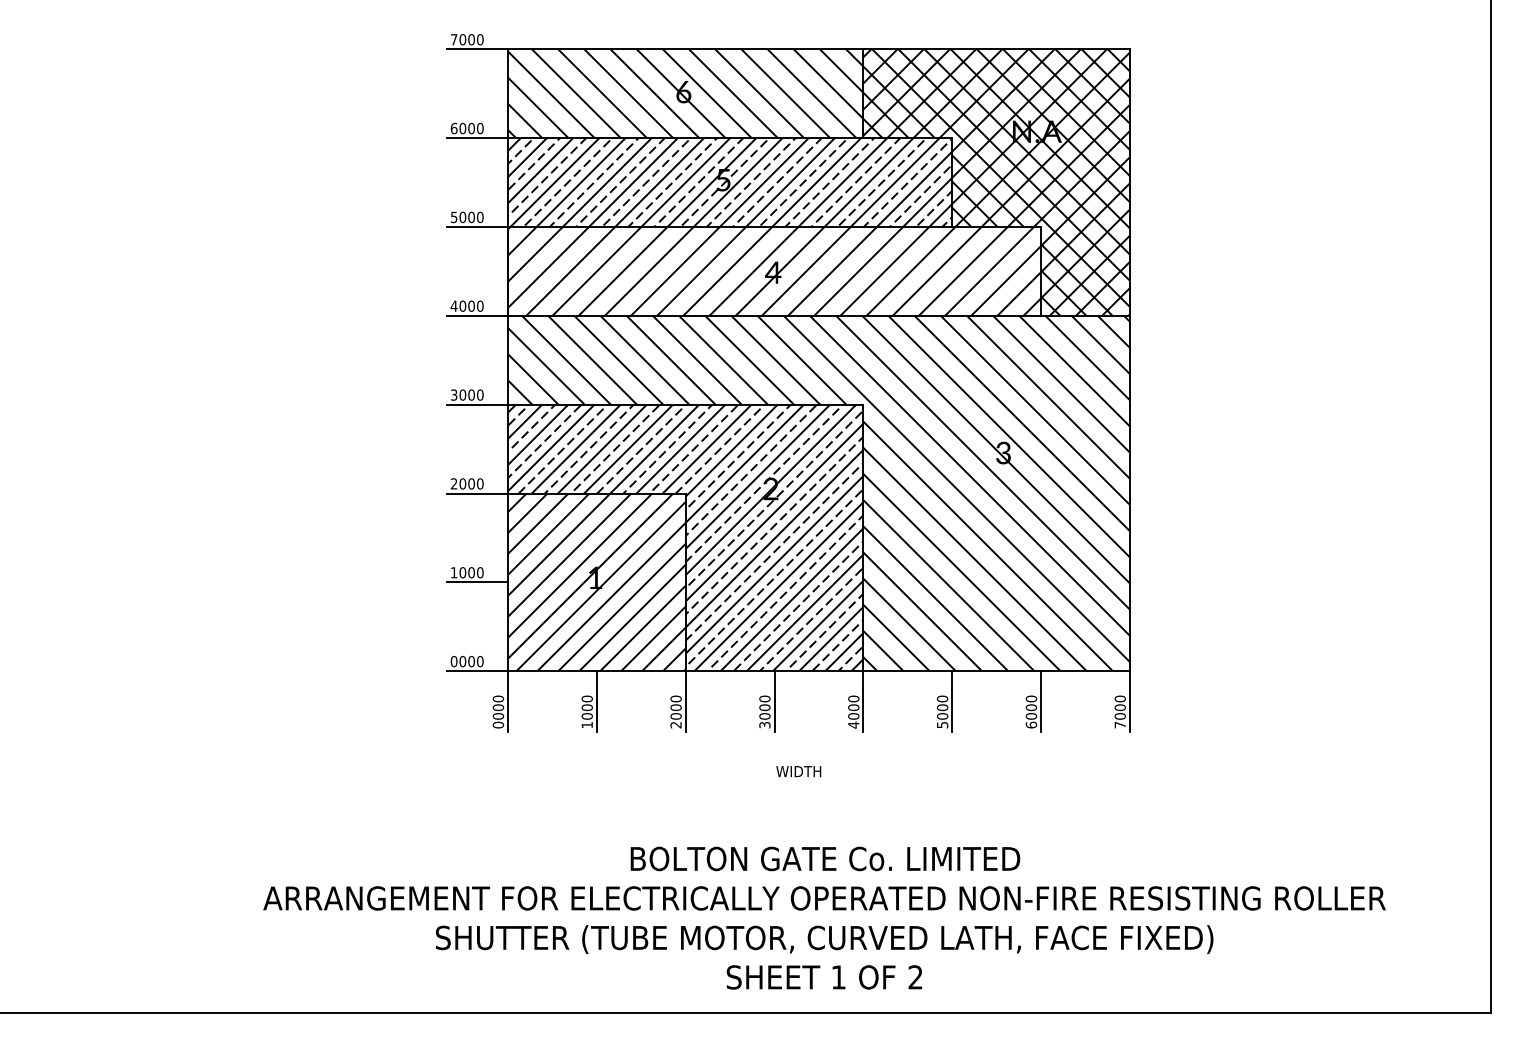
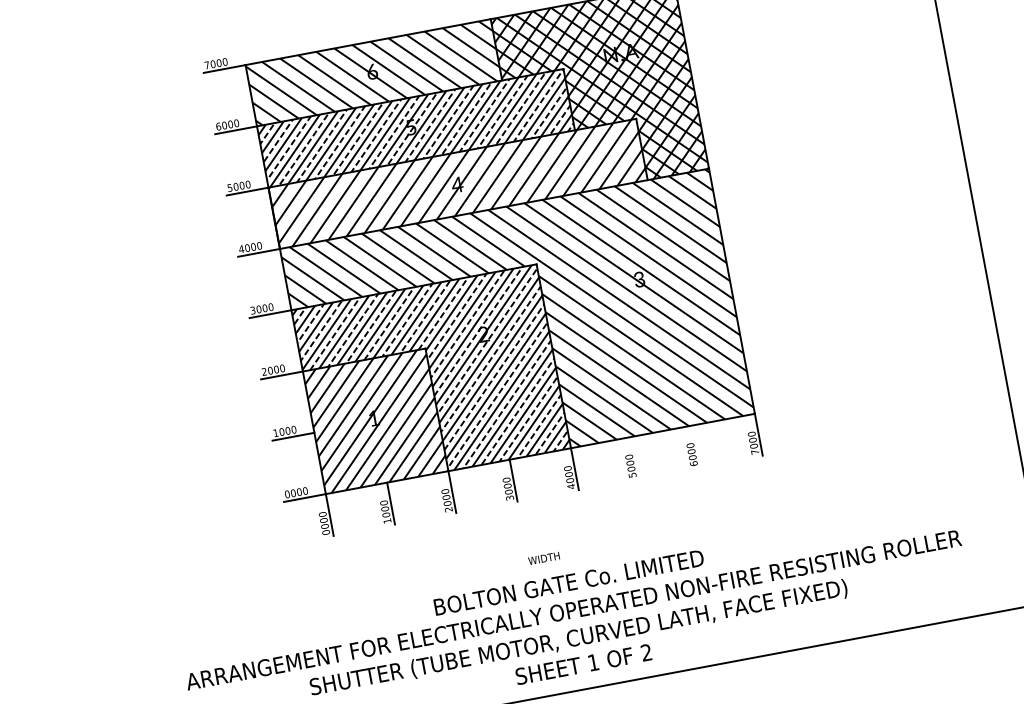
line: (952, 701) -> (636, 457), removed
line: (1041, 701) -> (697, 446), removed
text: (798, 771) -> (543, 558), moved

